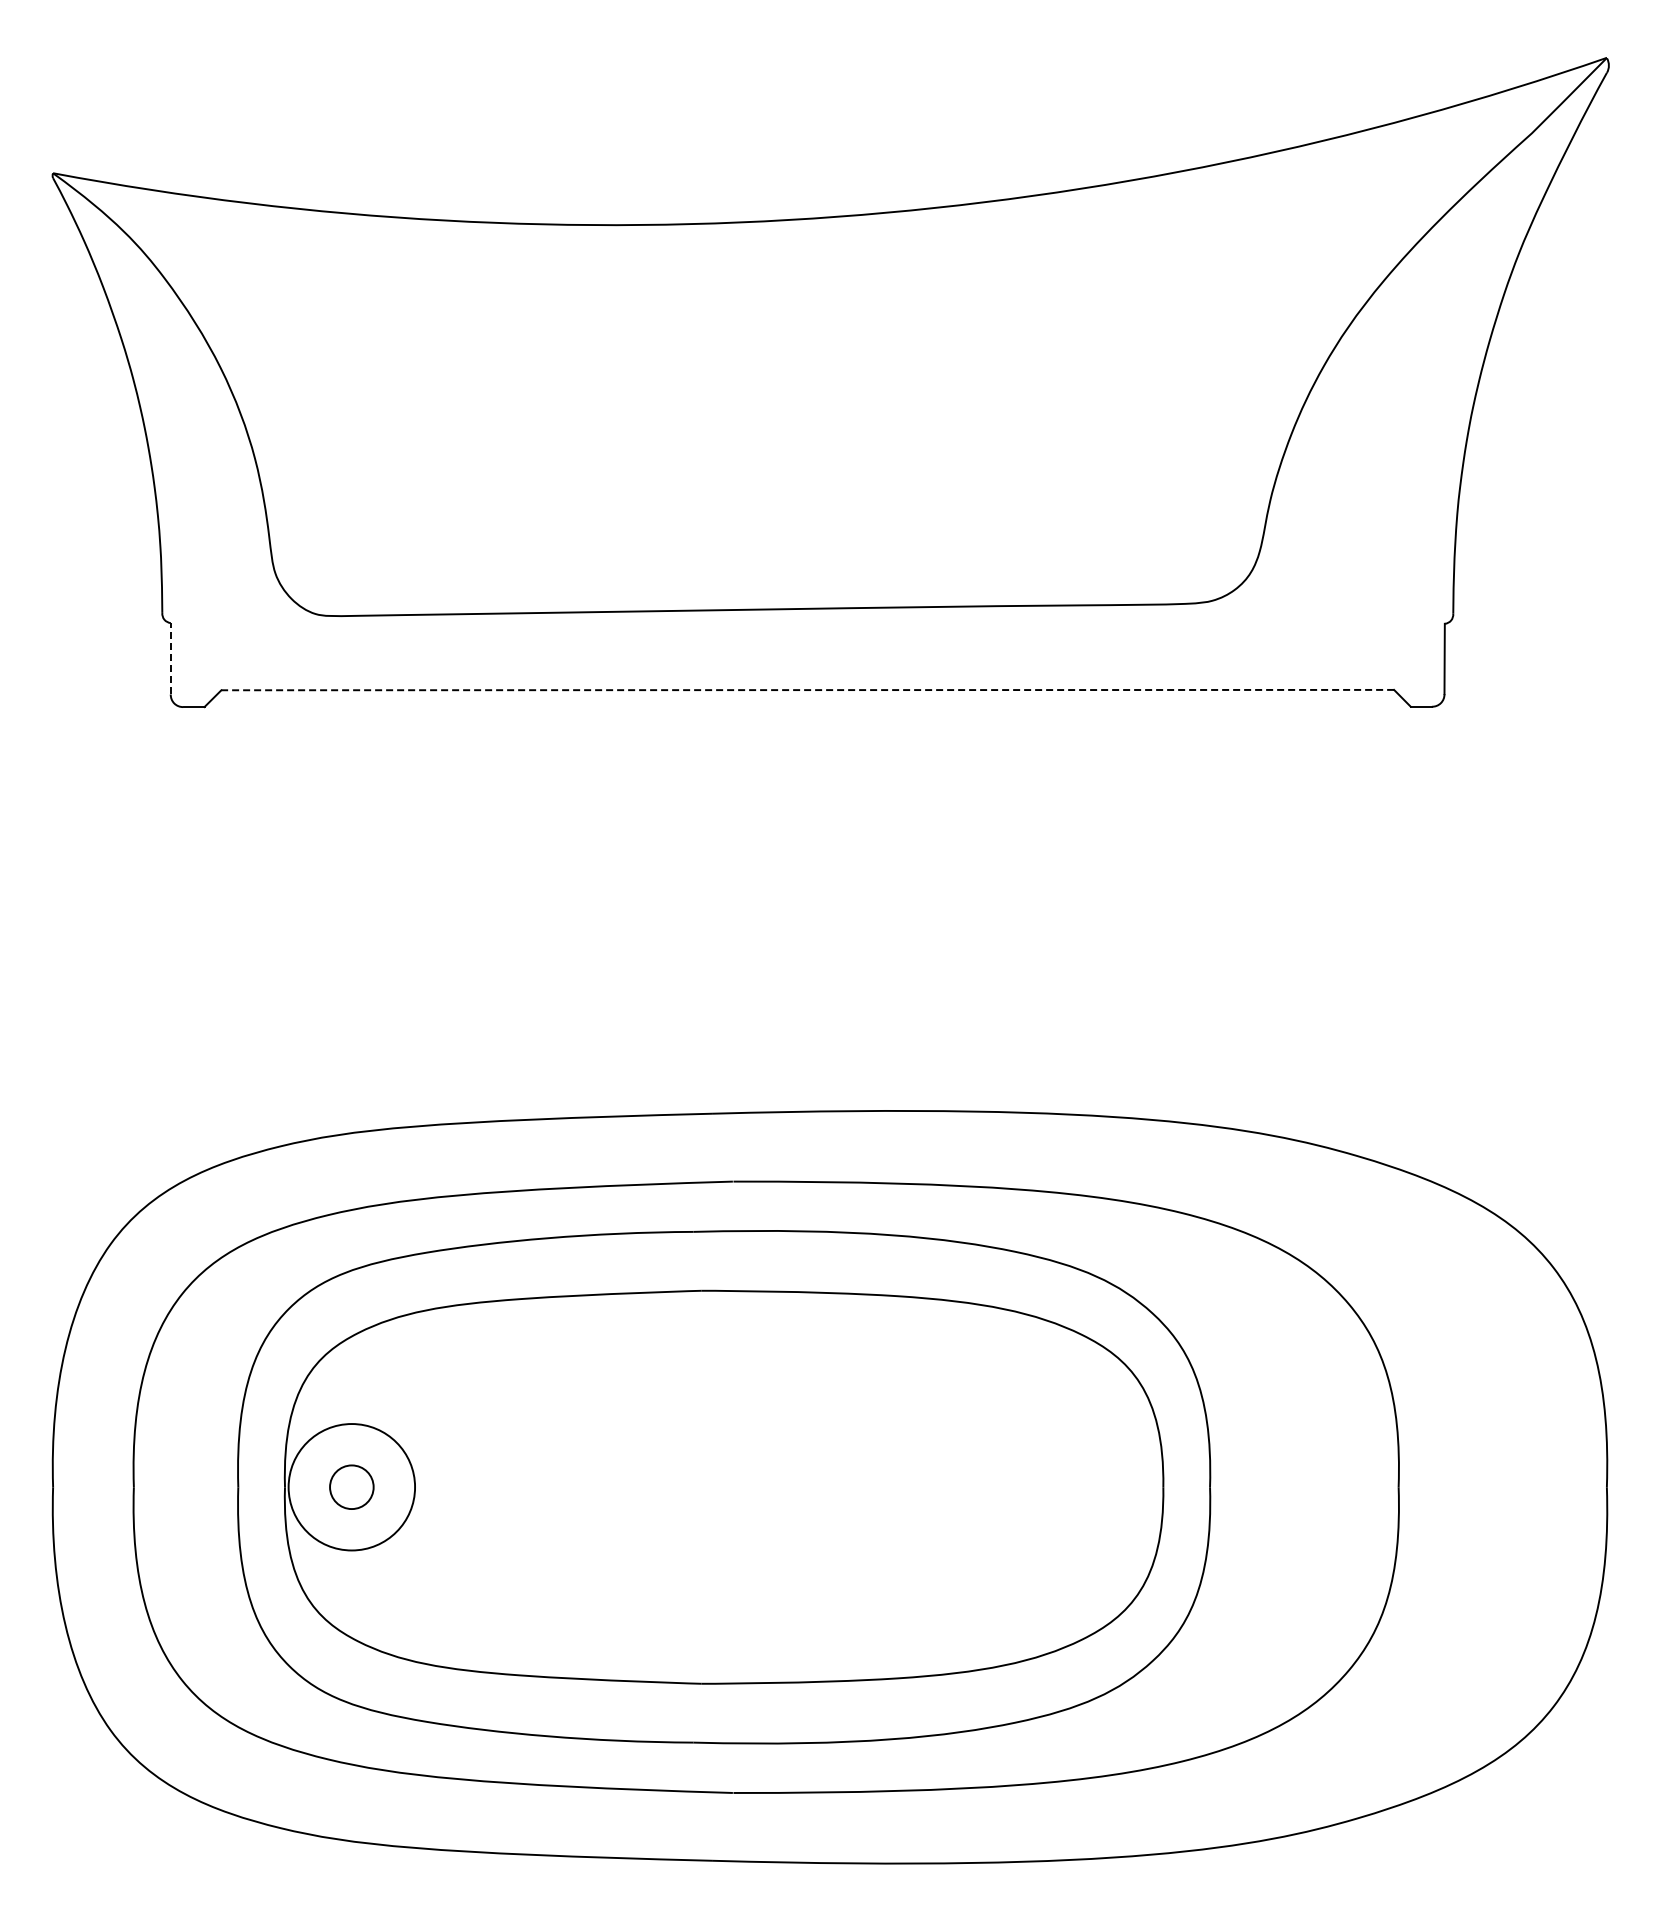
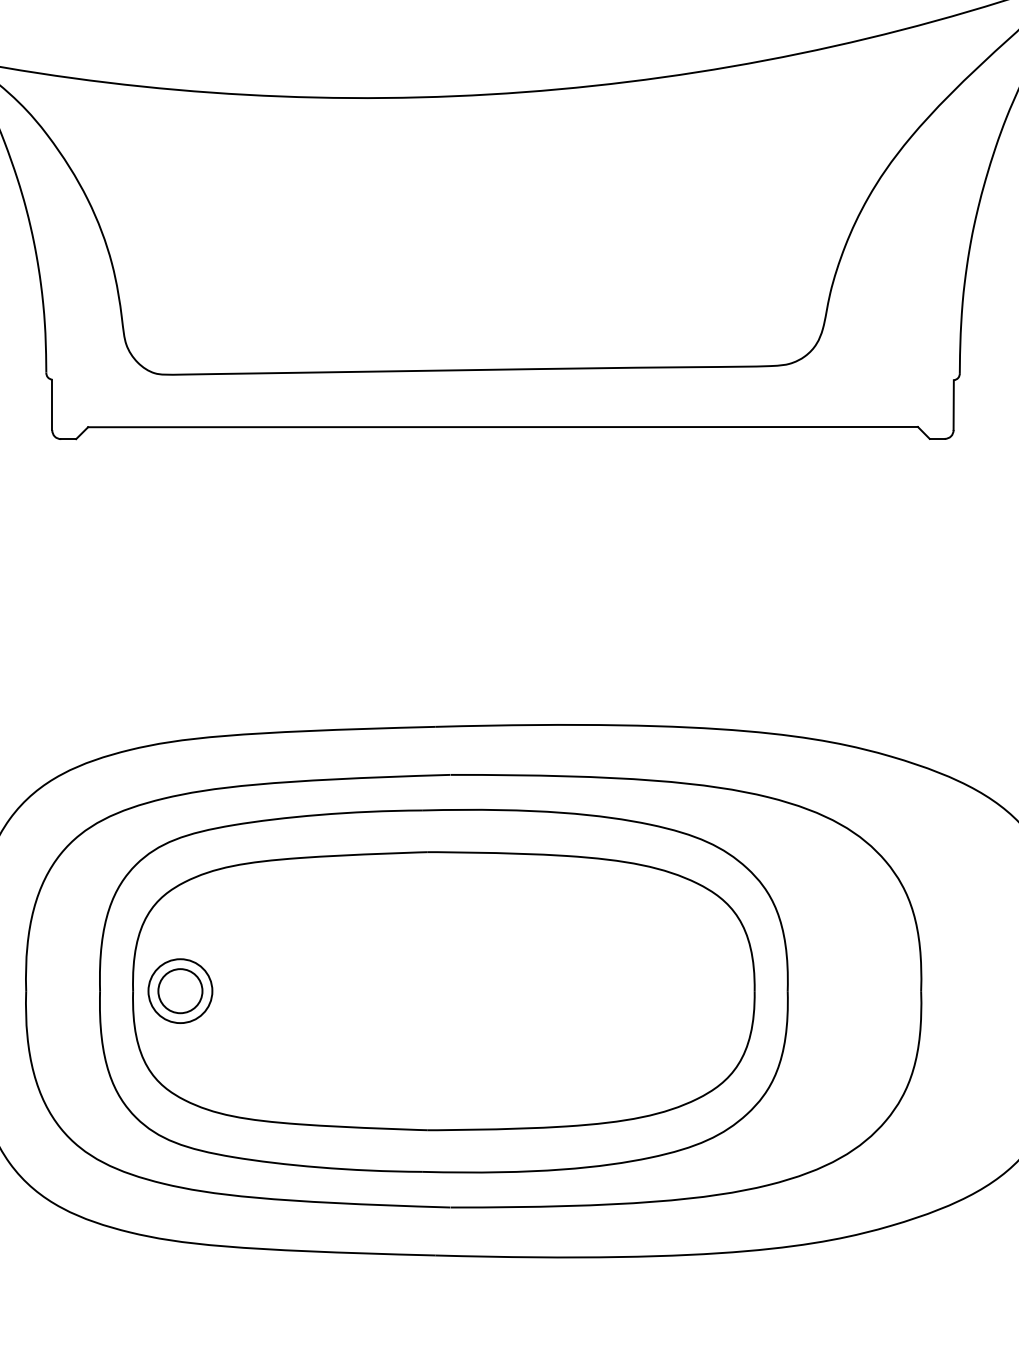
line: (170, 658) -> (52, 404), dashed -> solid
line: (807, 690) -> (502, 427), dashed -> solid
circle: (351, 1487) -> (180, 991), size x0.71
circle: (351, 1487) -> (180, 991), size x1.43

